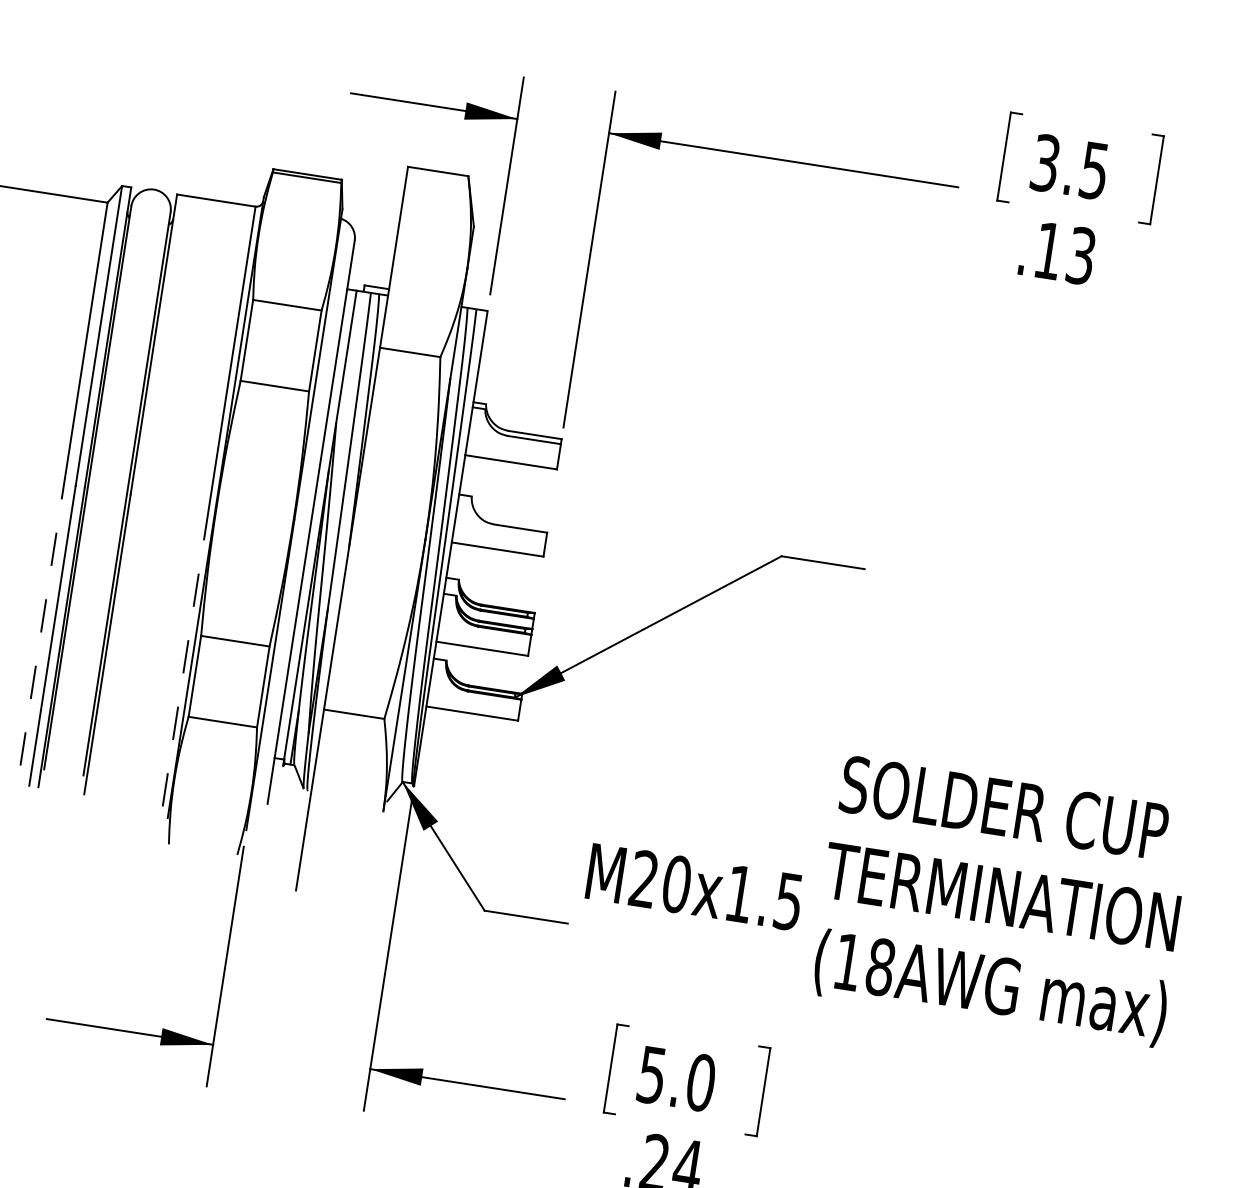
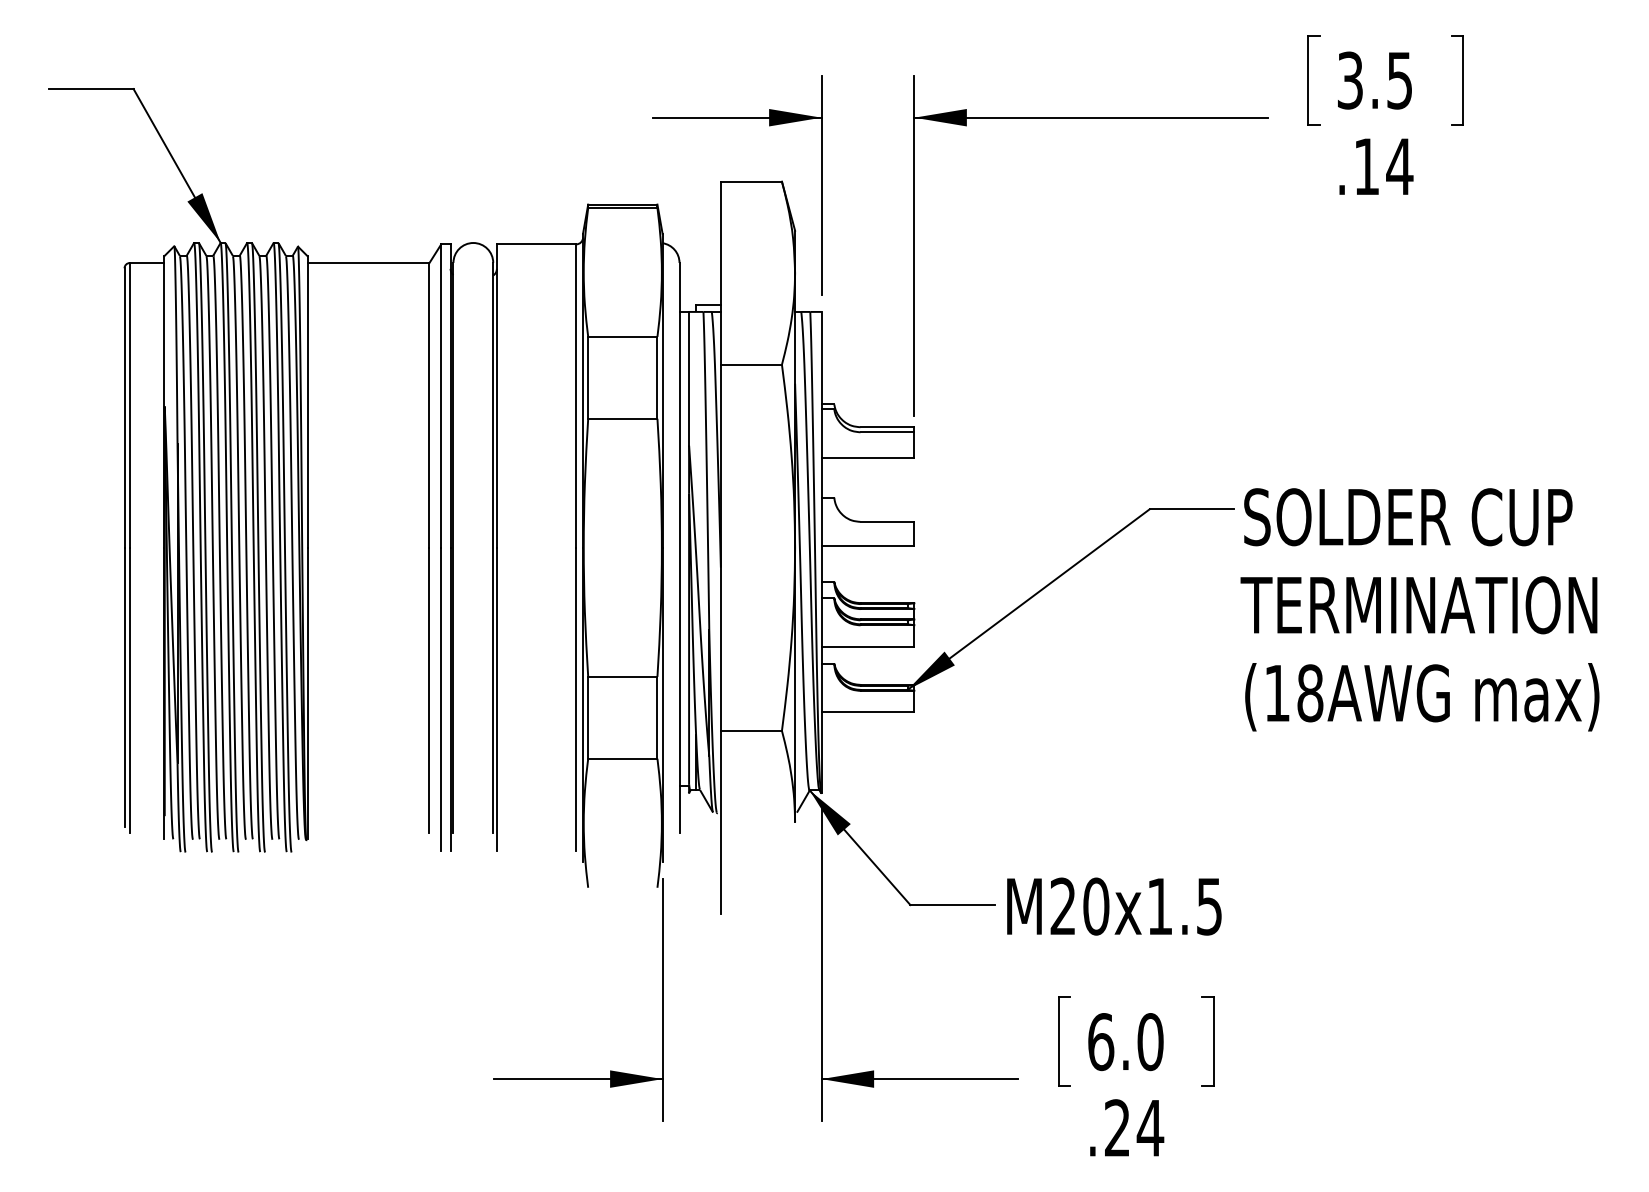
text: (1080, 255) -> (1399, 166), .13 -> .14
line: (42, 624) -> (429, 689), dashed -> solid
line: (186, 656) -> (576, 699), dashed -> solid
text: (694, 887) -> (1114, 906), moved
text: (1001, 901) -> (1419, 609), moved
text: (652, 1075) -> (1101, 1042), 5.0 -> 6.0

